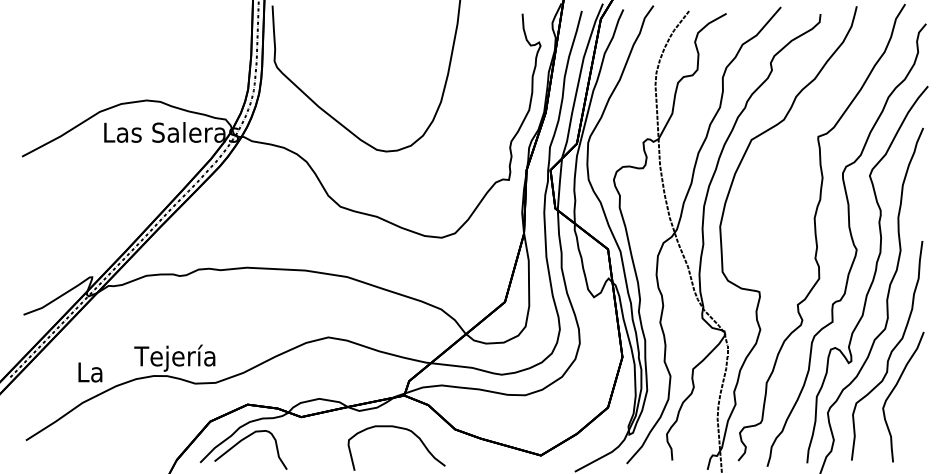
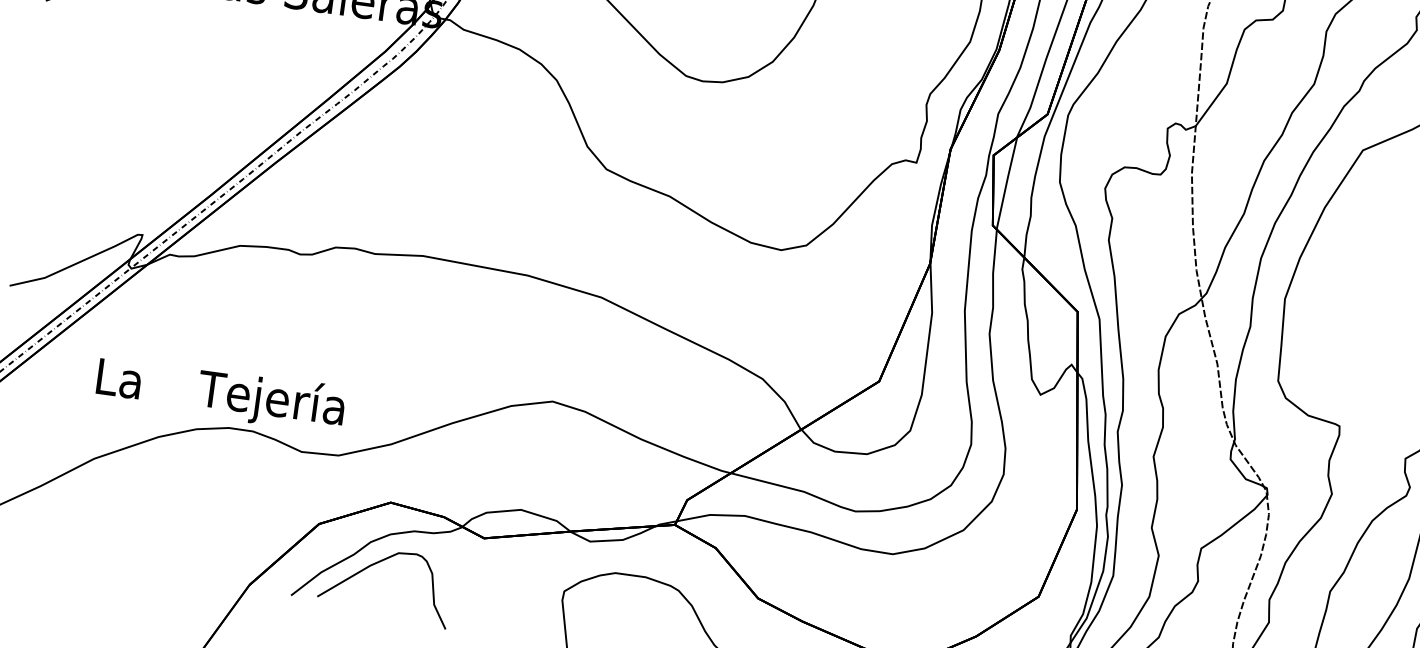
text: (90, 372) -> (119, 379), moved

